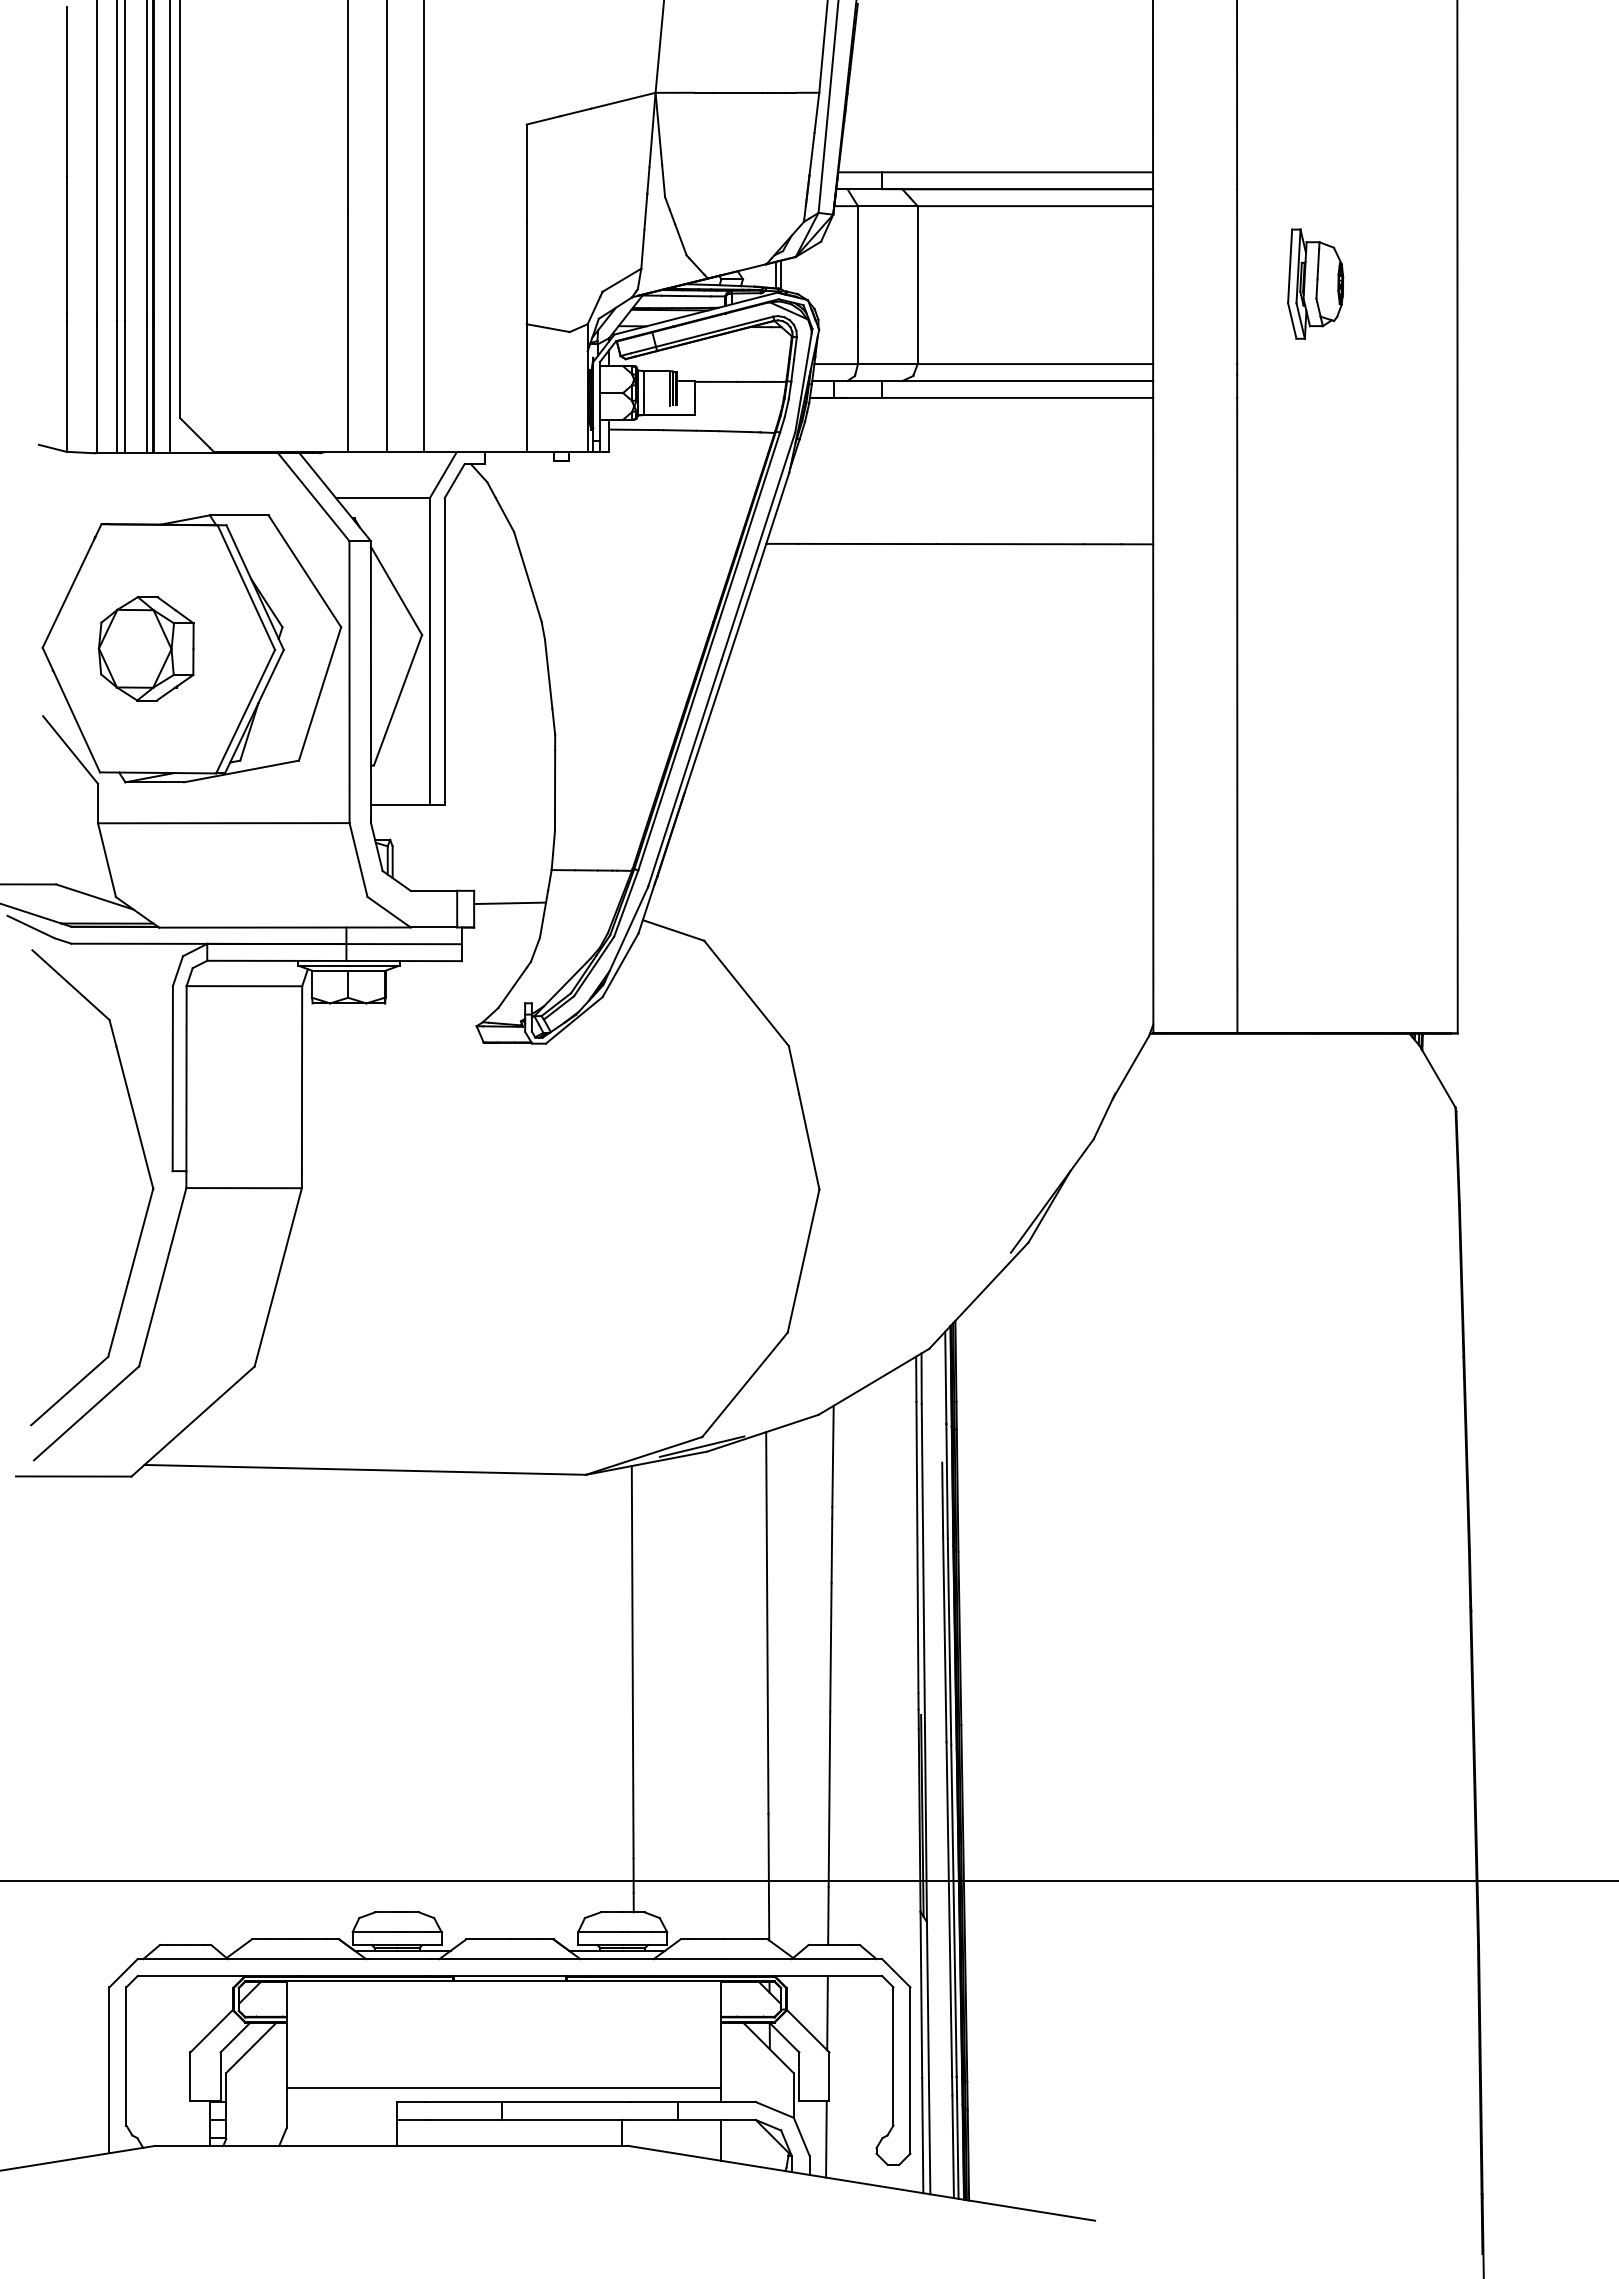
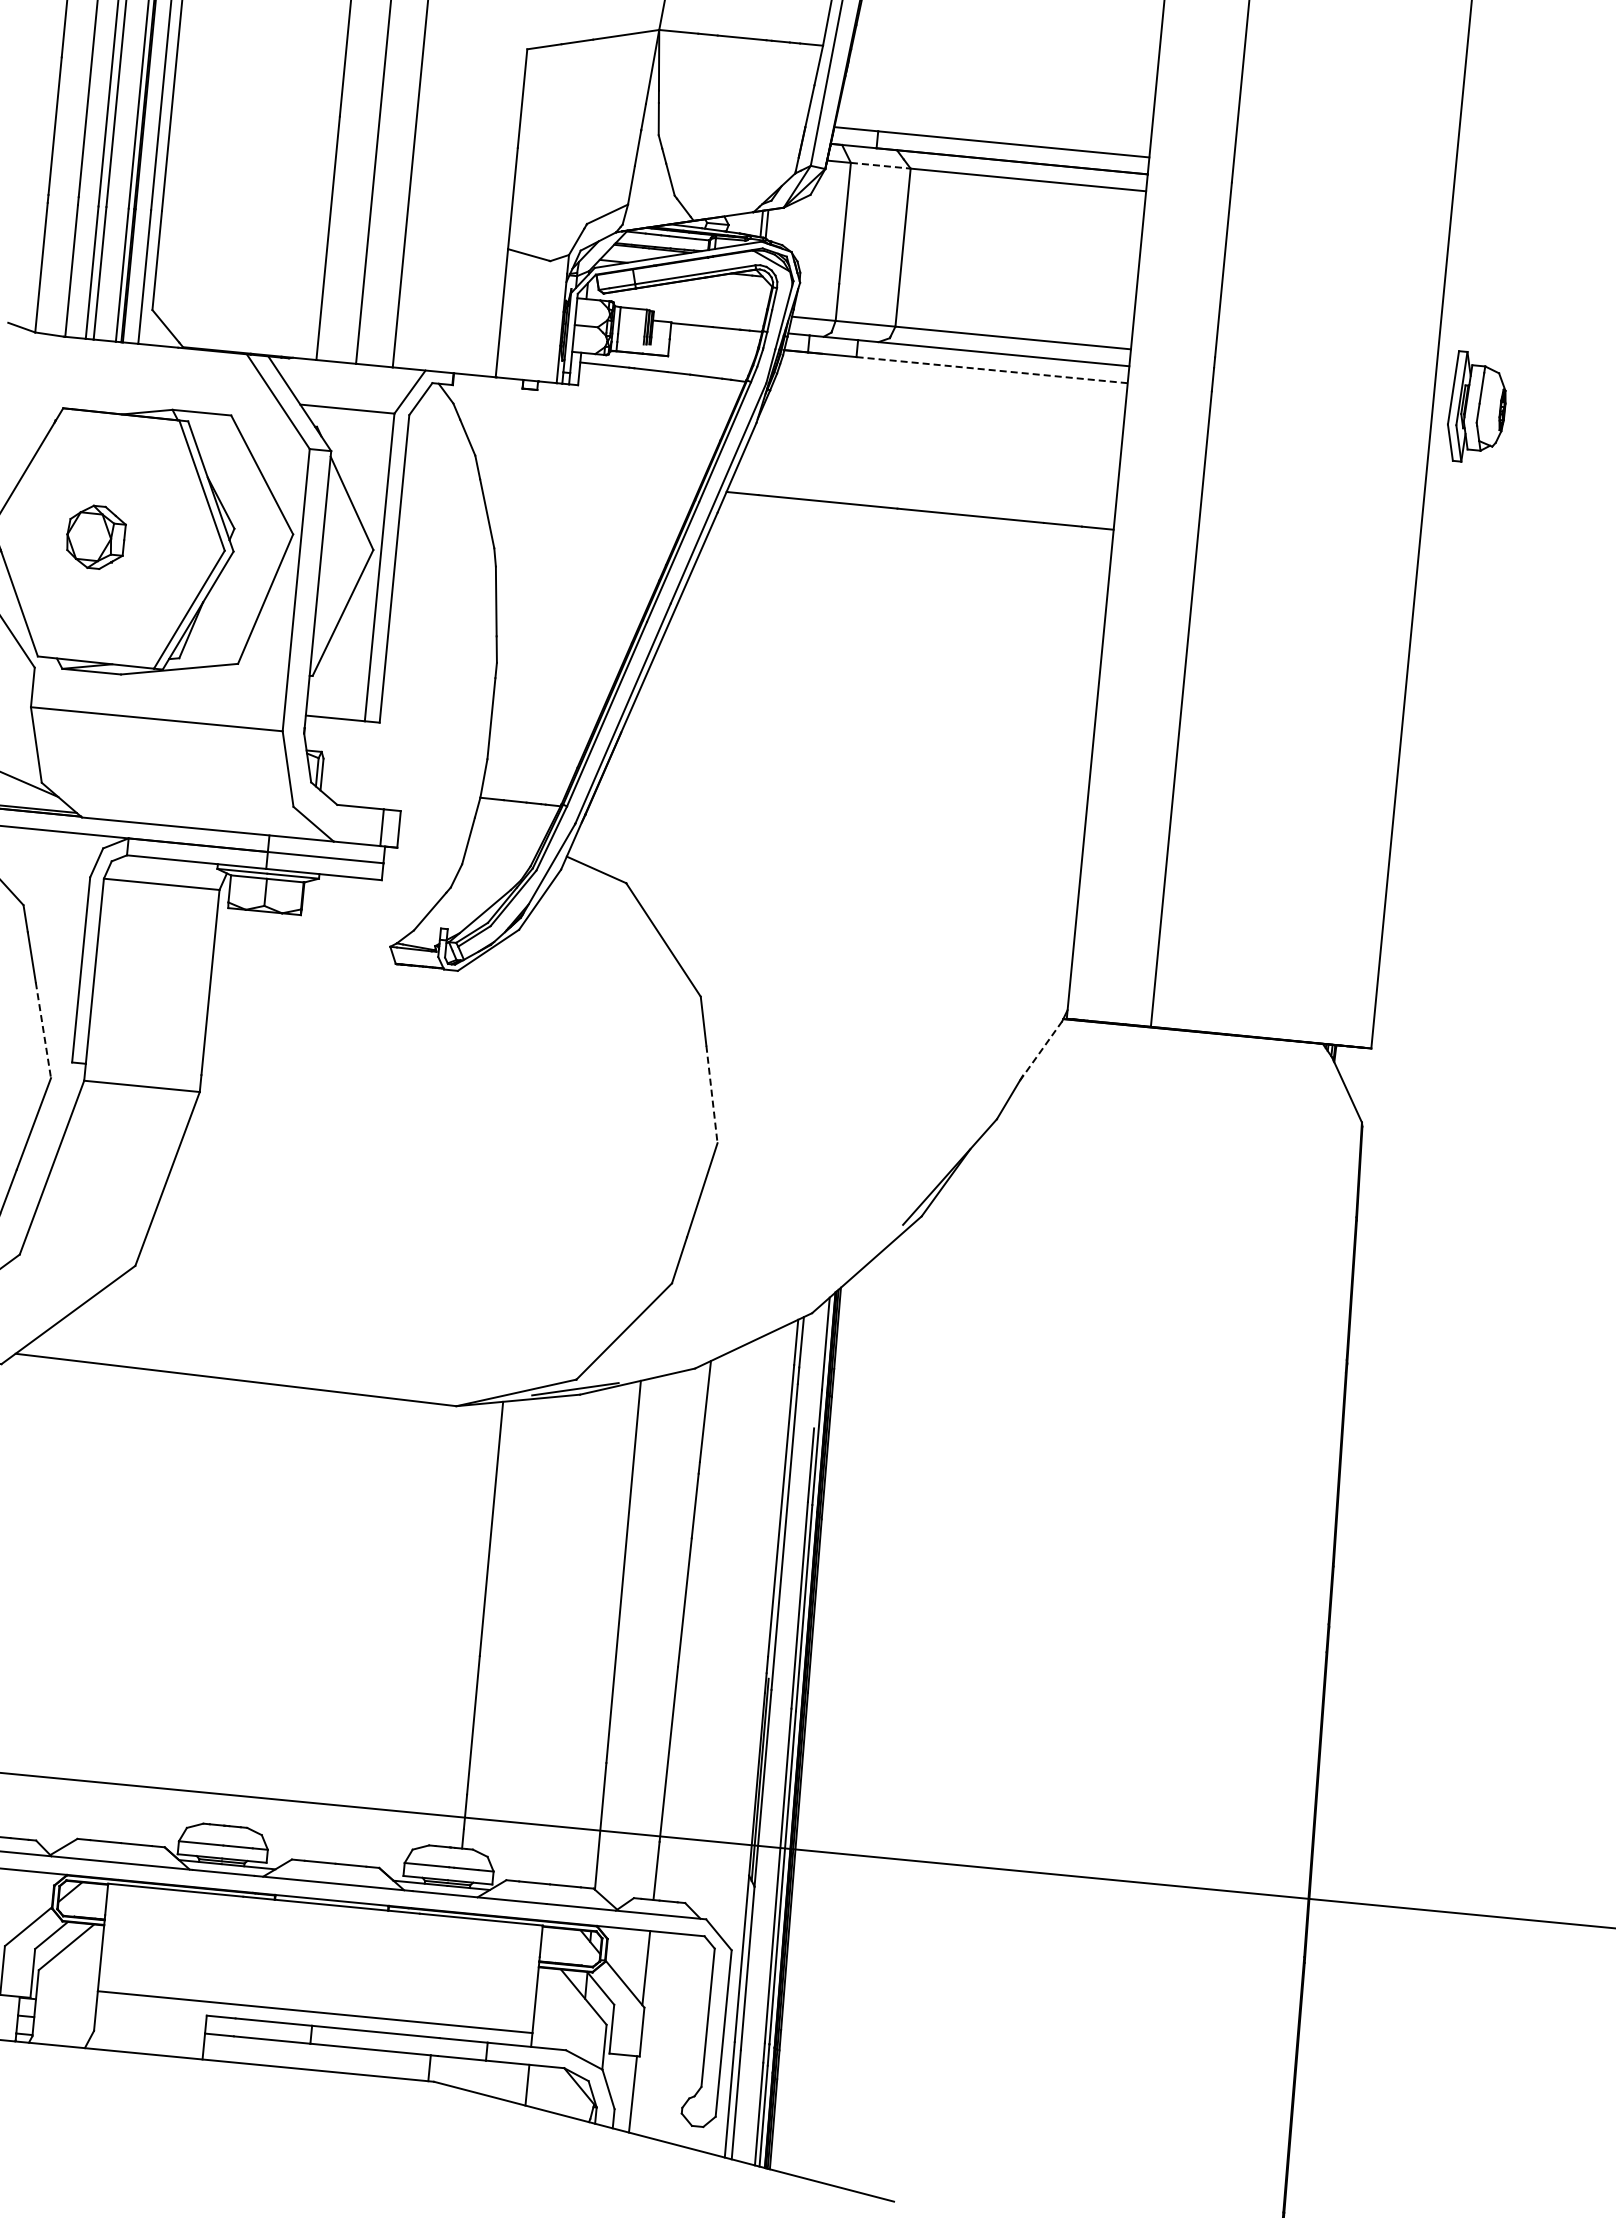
line: (887, 206) -> (880, 166), solid -> dashed
part: (1315, 283) -> (1477, 407), moved
line: (1017, 397) -> (992, 369), solid -> dashed
part: (145, 648) -> (95, 536), size x0.6
line: (510, 903) -> (435, 827), removed
line: (1131, 1067) -> (1041, 1051), solid -> dashed
line: (809, 1141) -> (712, 1094), solid -> dashed
line: (141, 1142) -> (43, 1030), solid -> dashed

